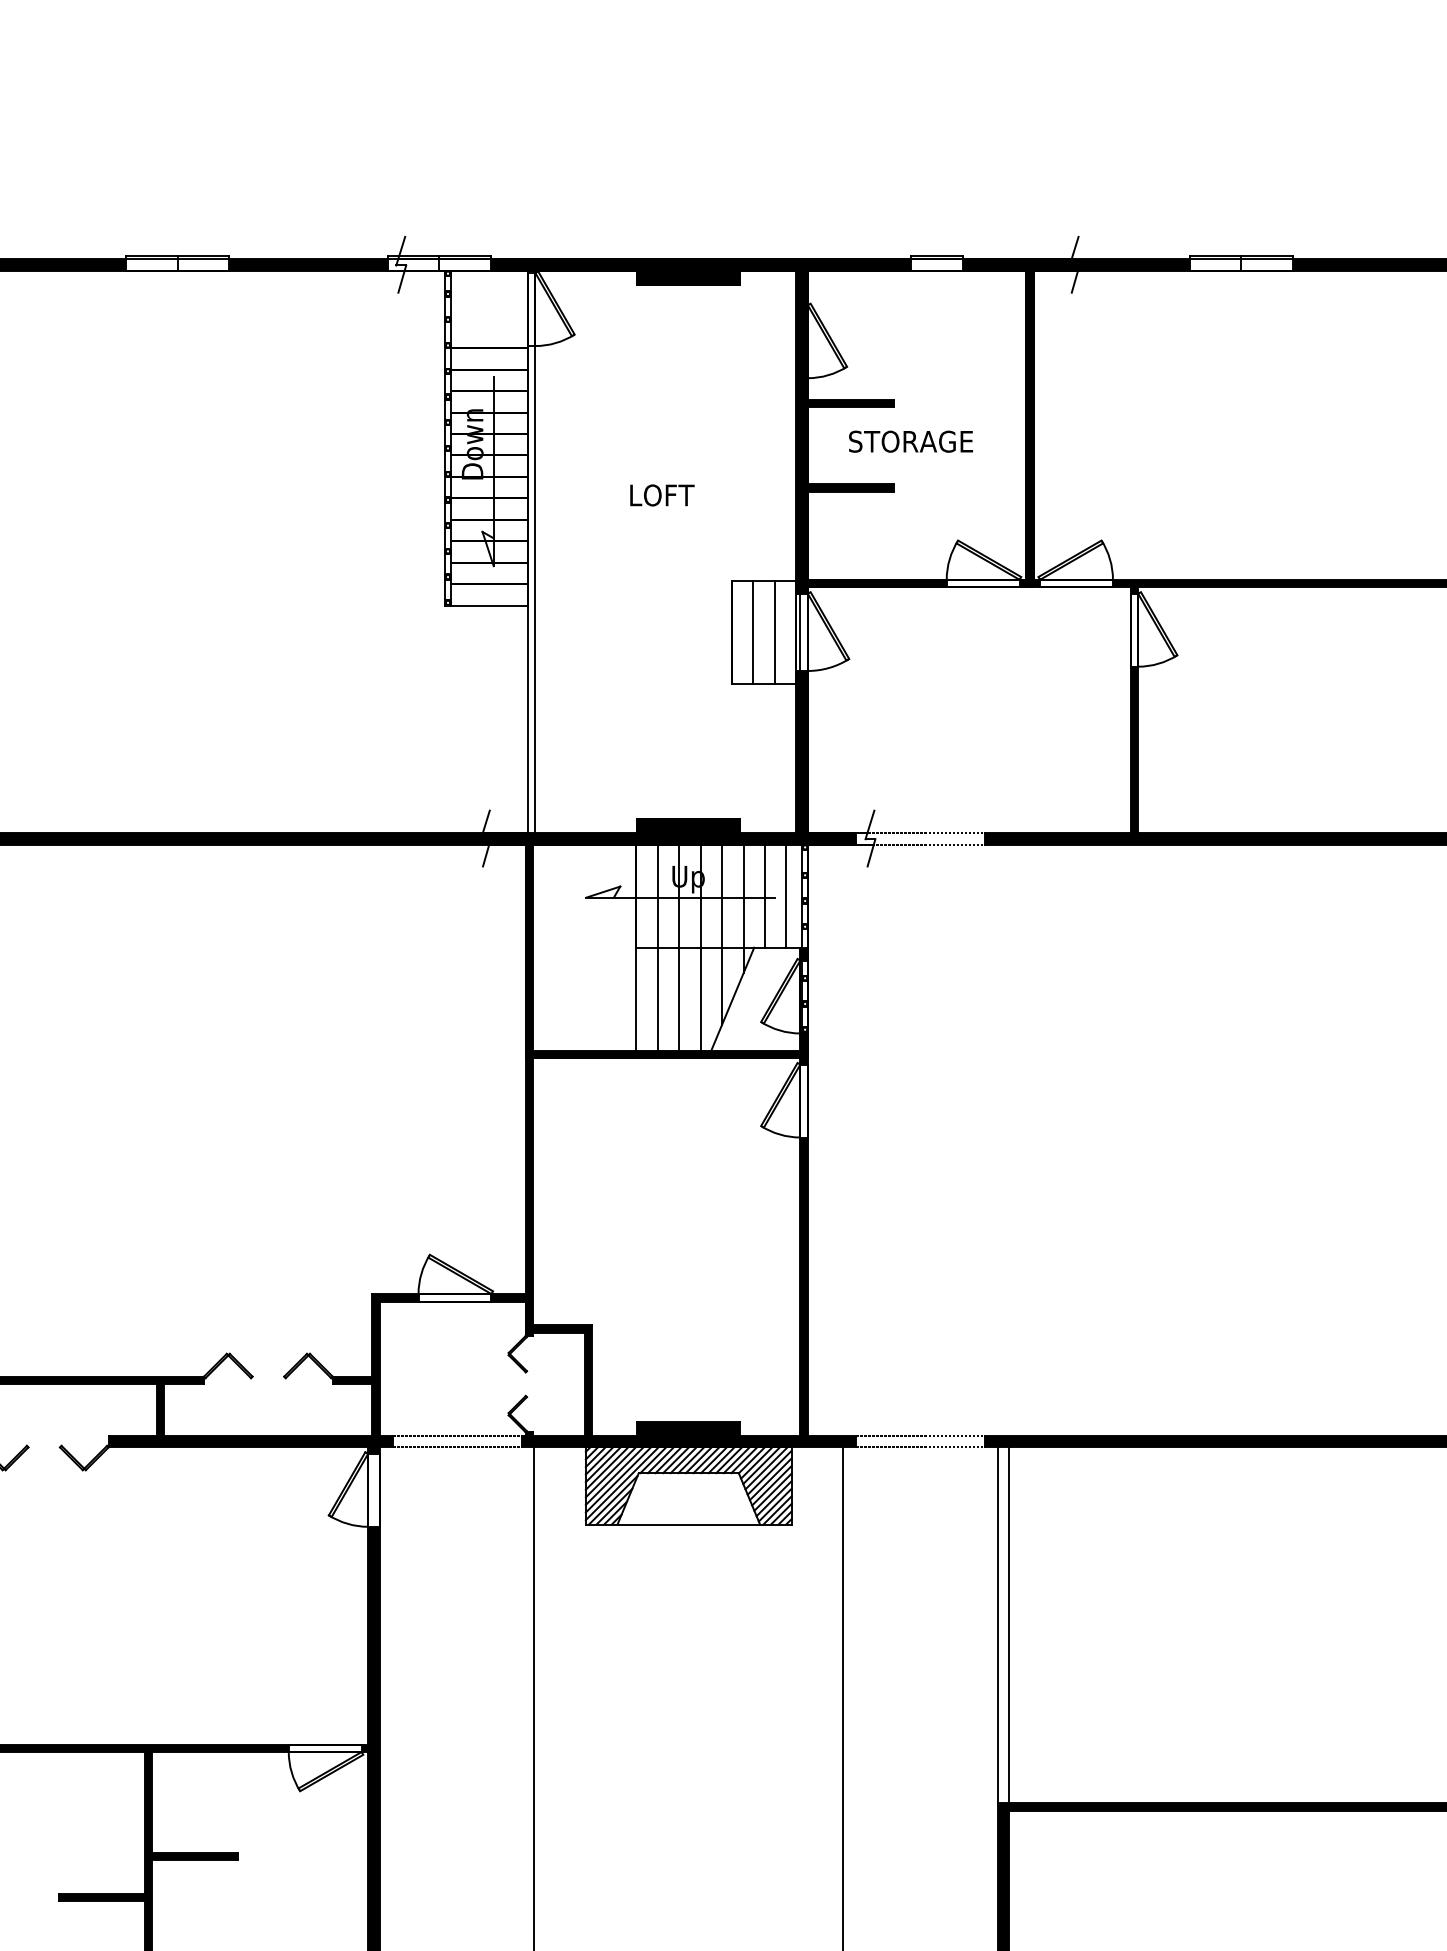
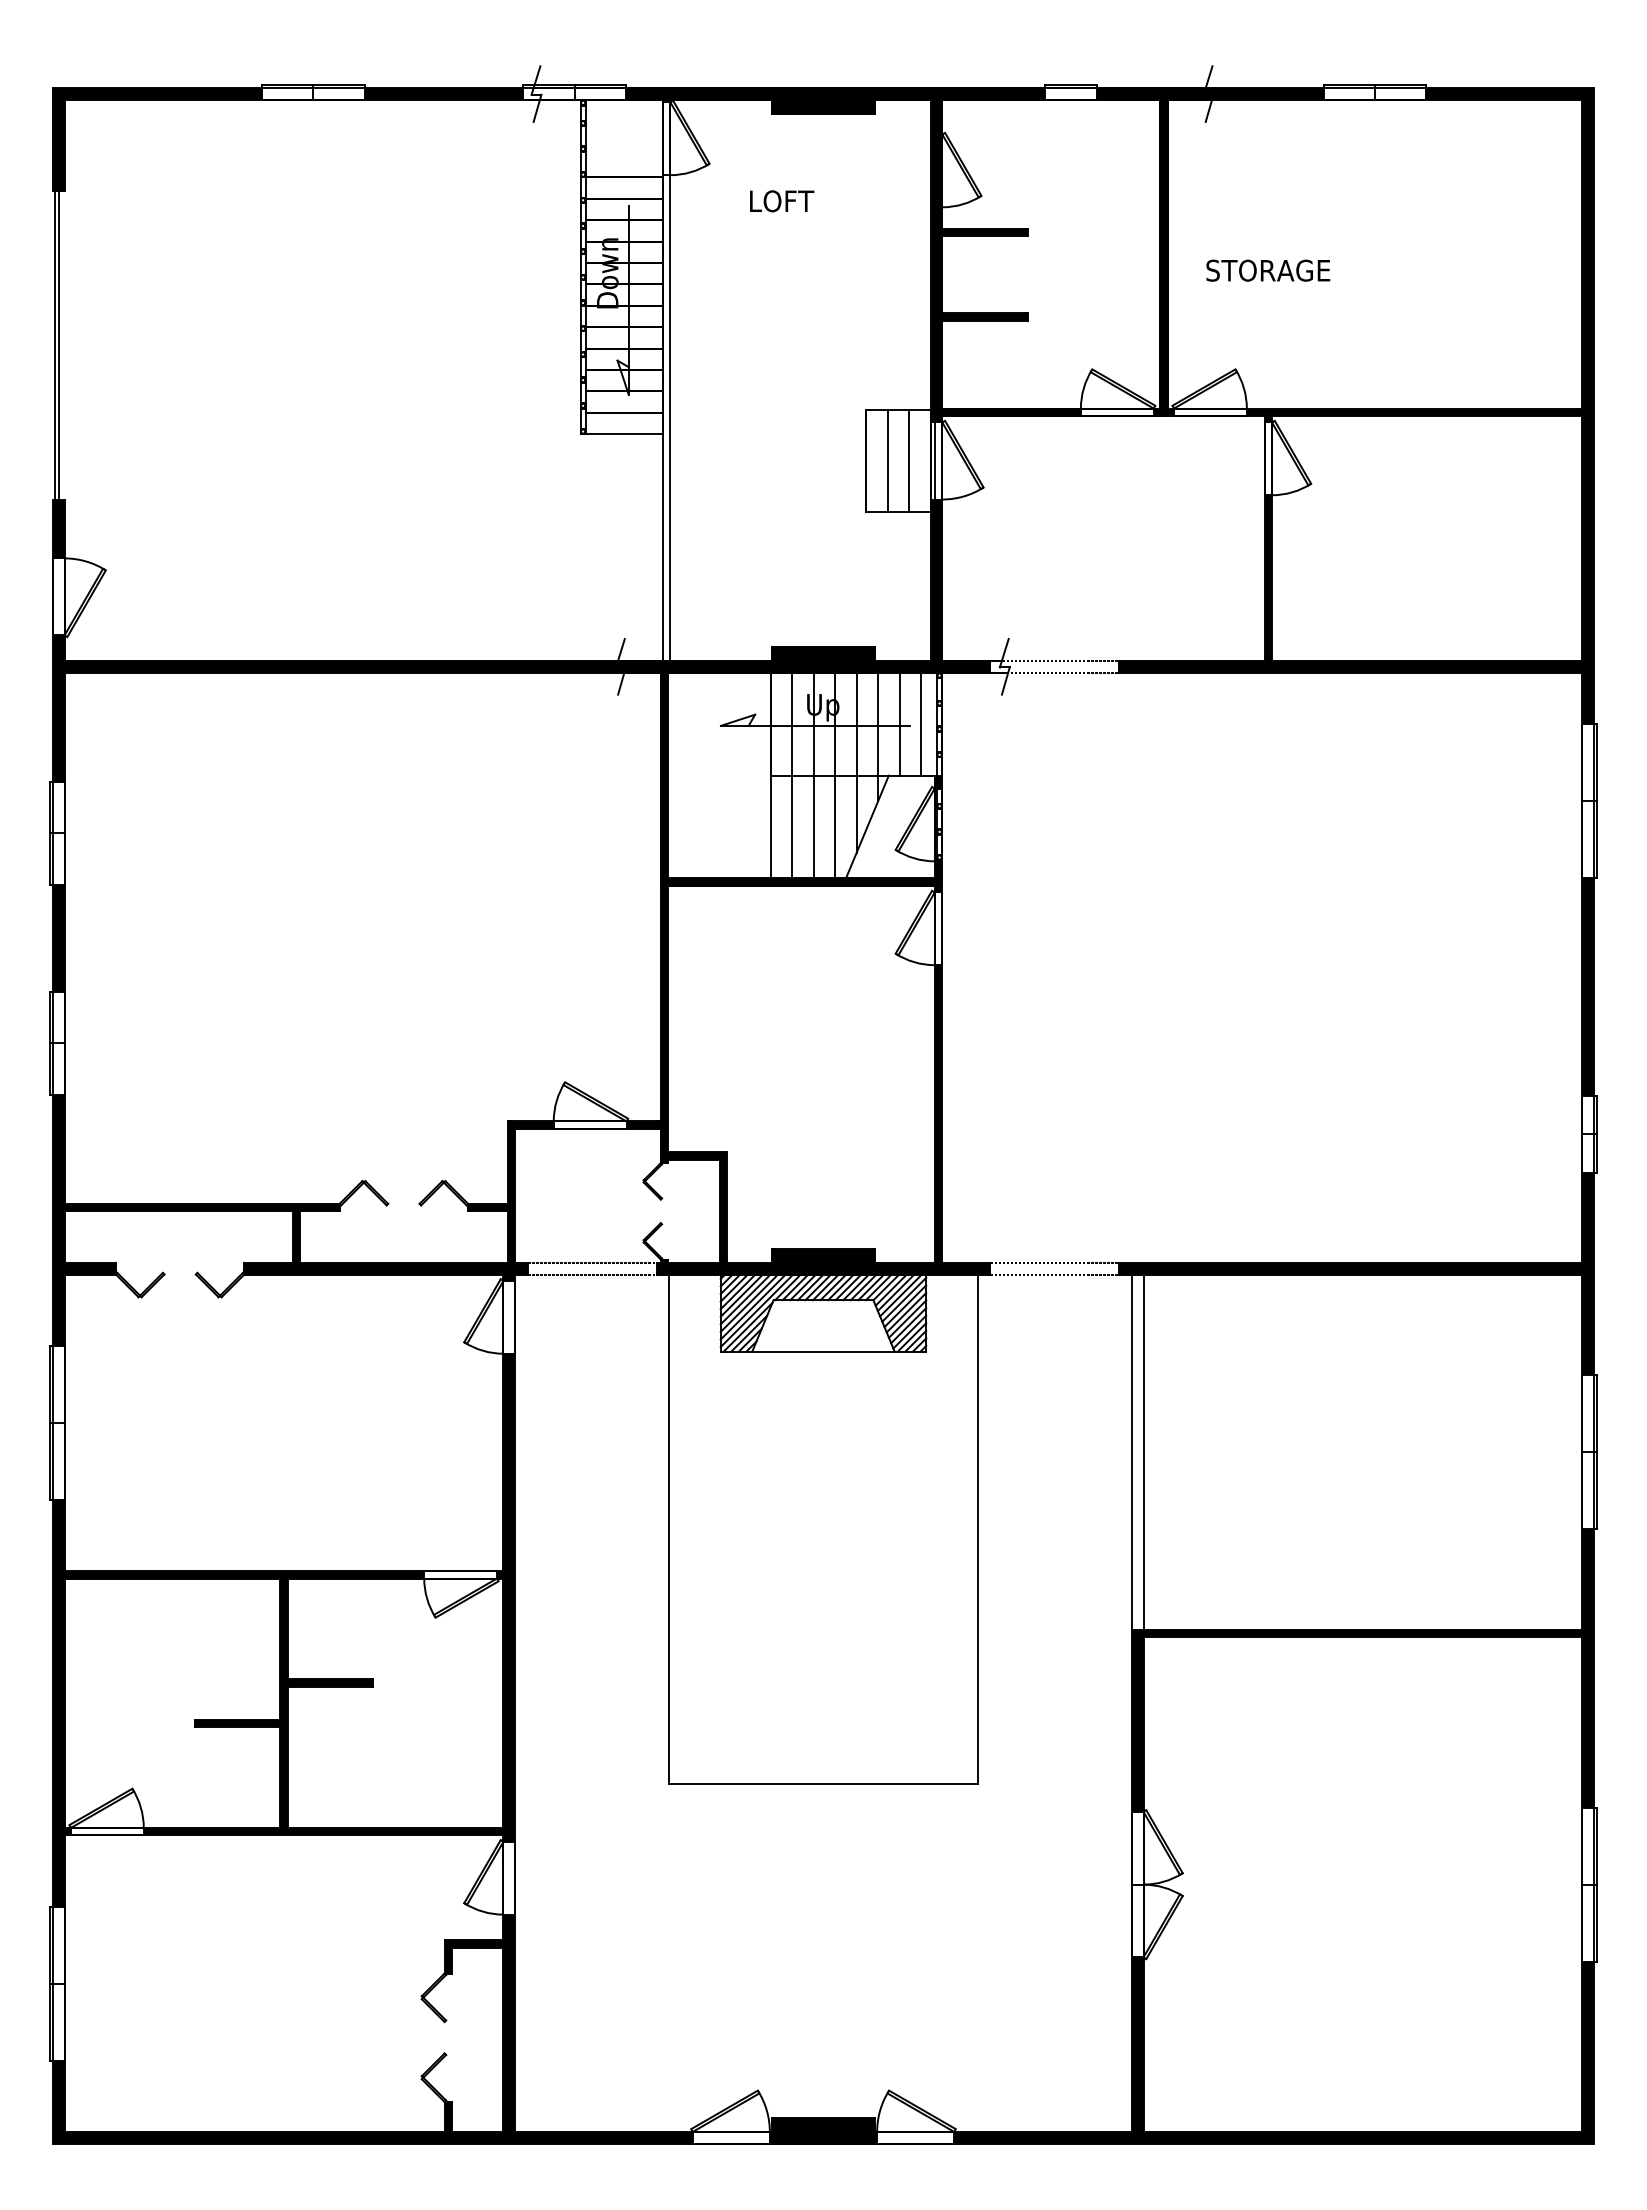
text: (911, 441) -> (1268, 270), moved
text: (662, 495) -> (782, 201), moved

